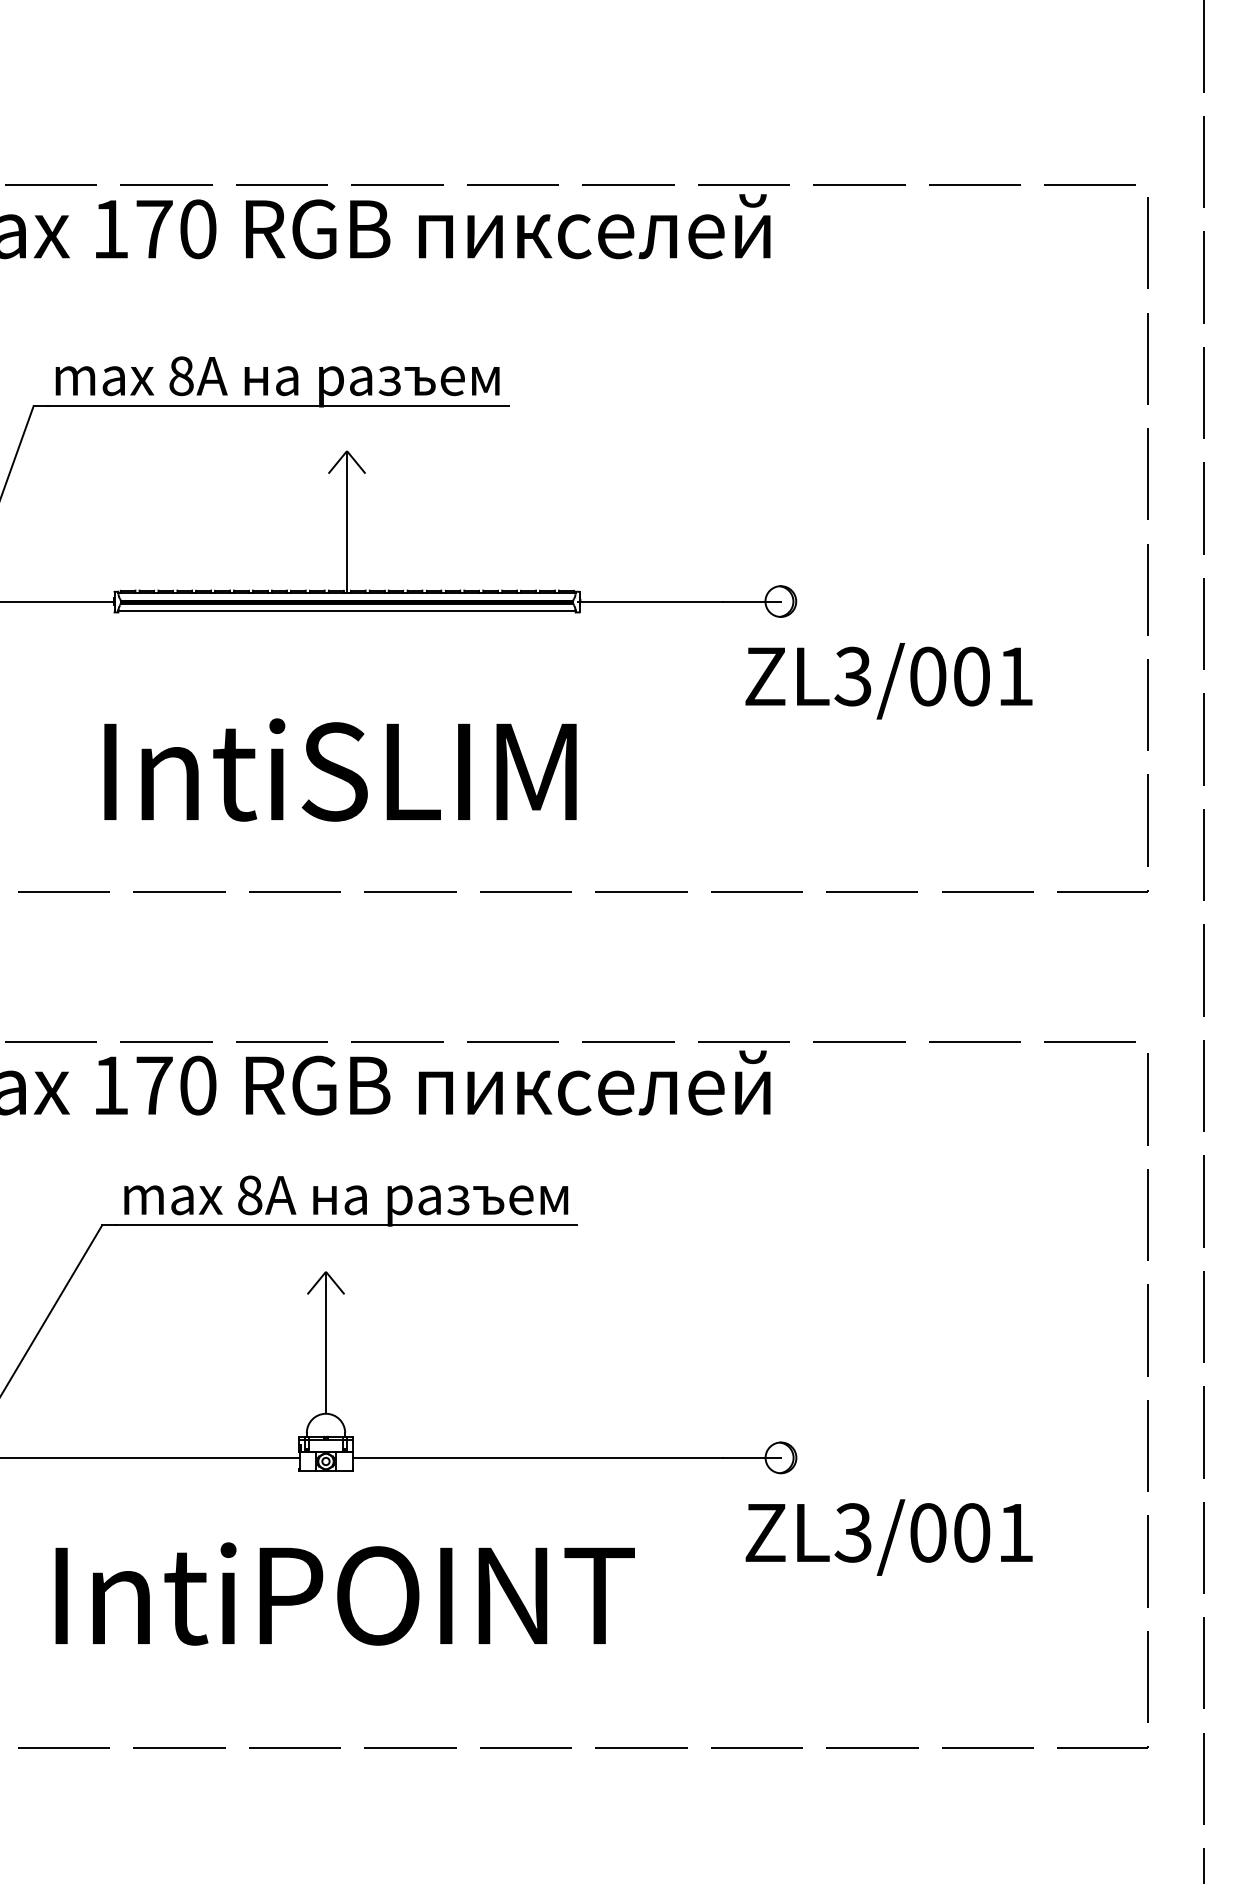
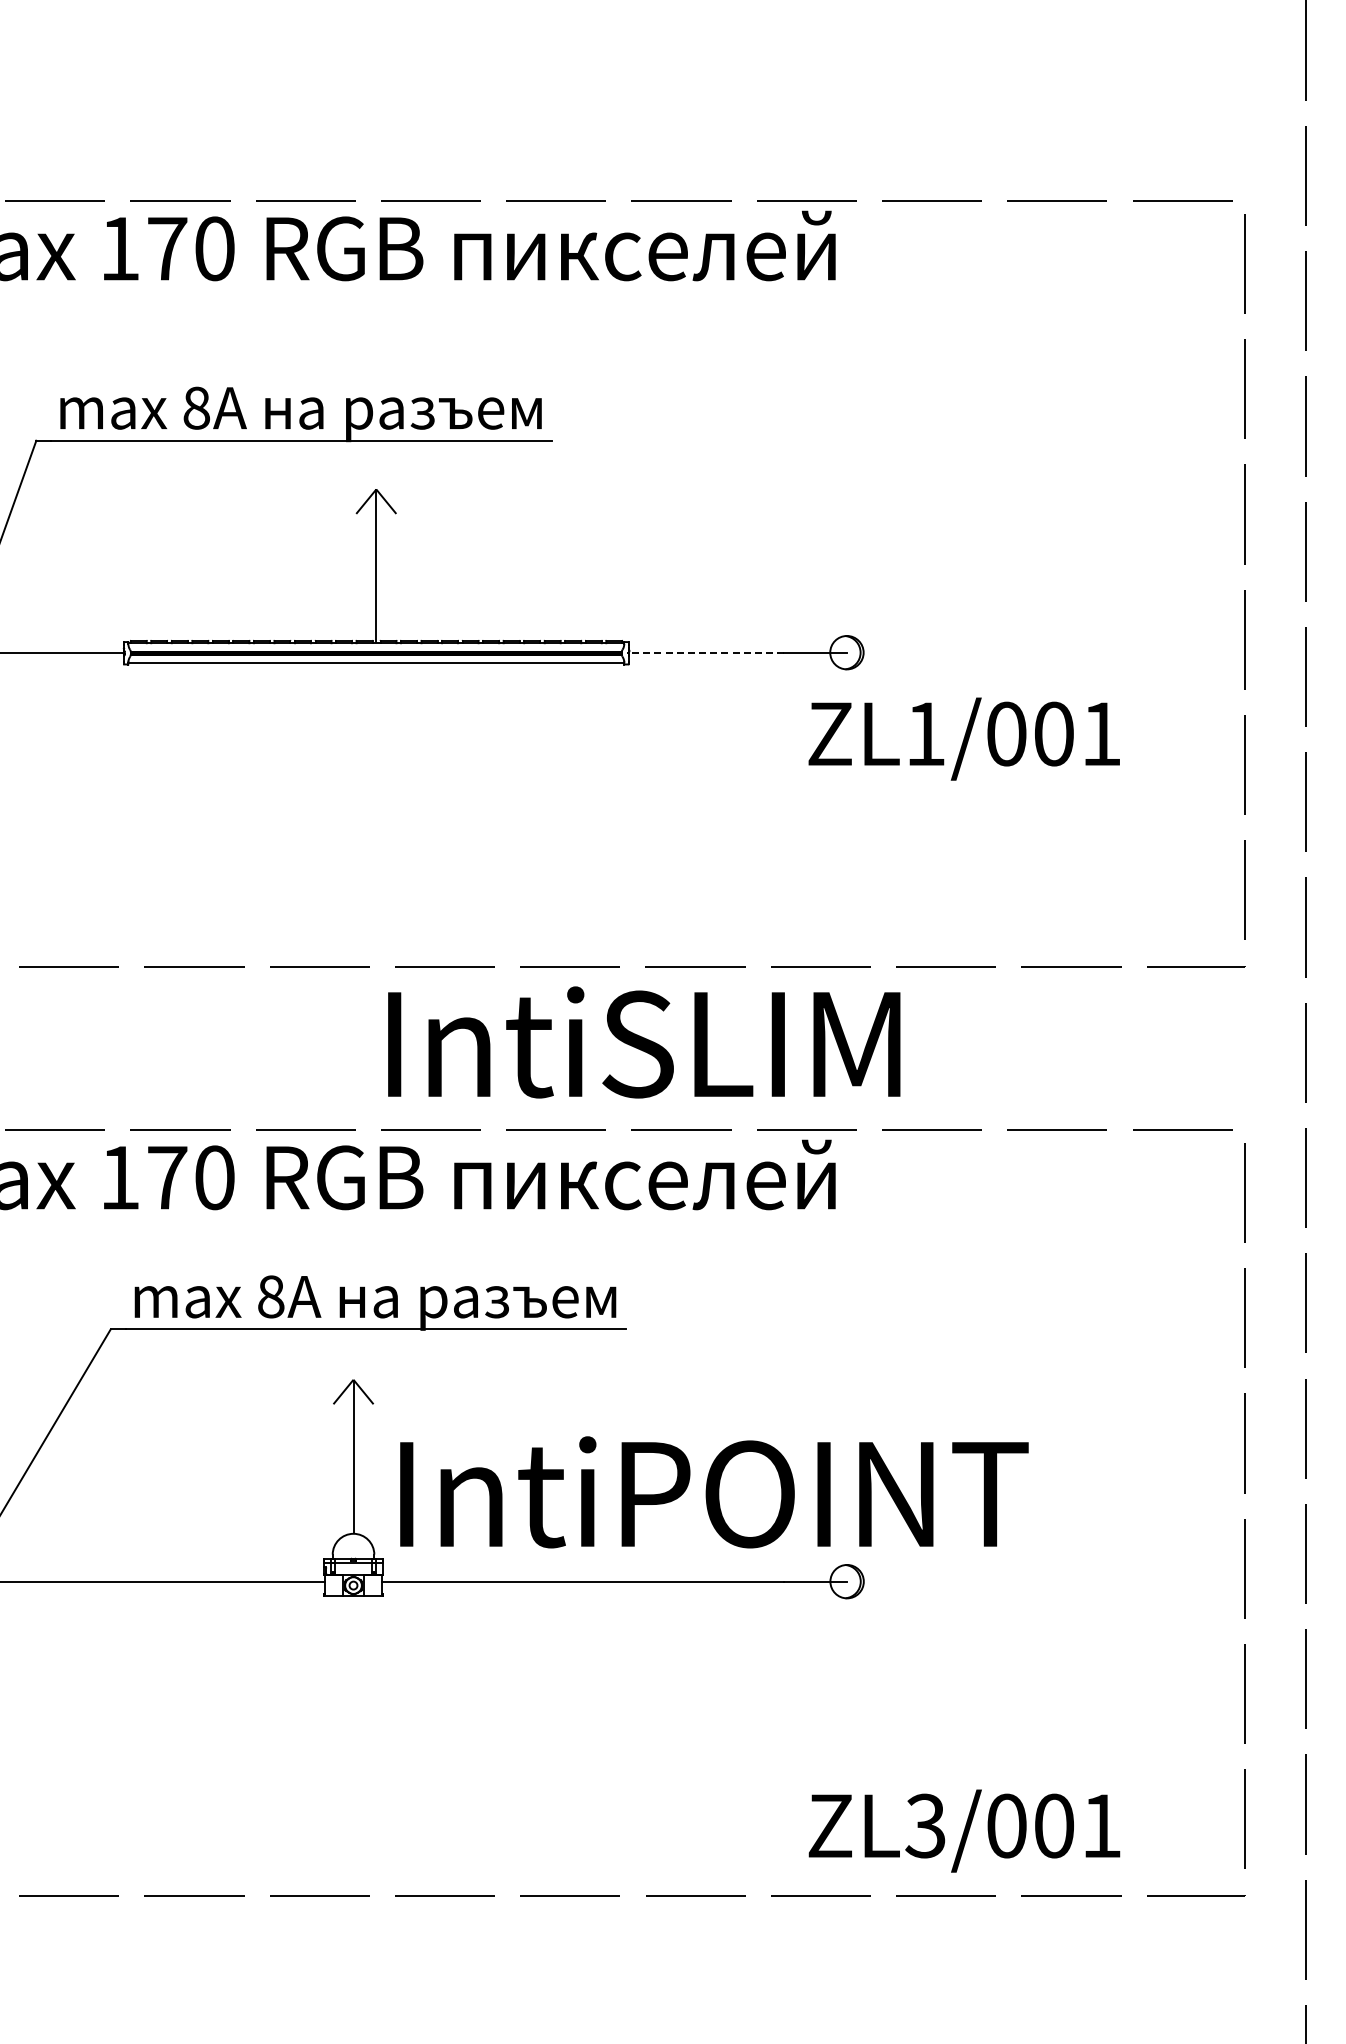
line: (650, 601) -> (705, 652), solid -> dashed
text: (852, 676) -> (924, 733), ZL3/001 -> ZL1/001
text: (340, 770) -> (644, 1042), moved
text: (889, 1537) -> (964, 1830), moved
text: (345, 1594) -> (714, 1492), moved

